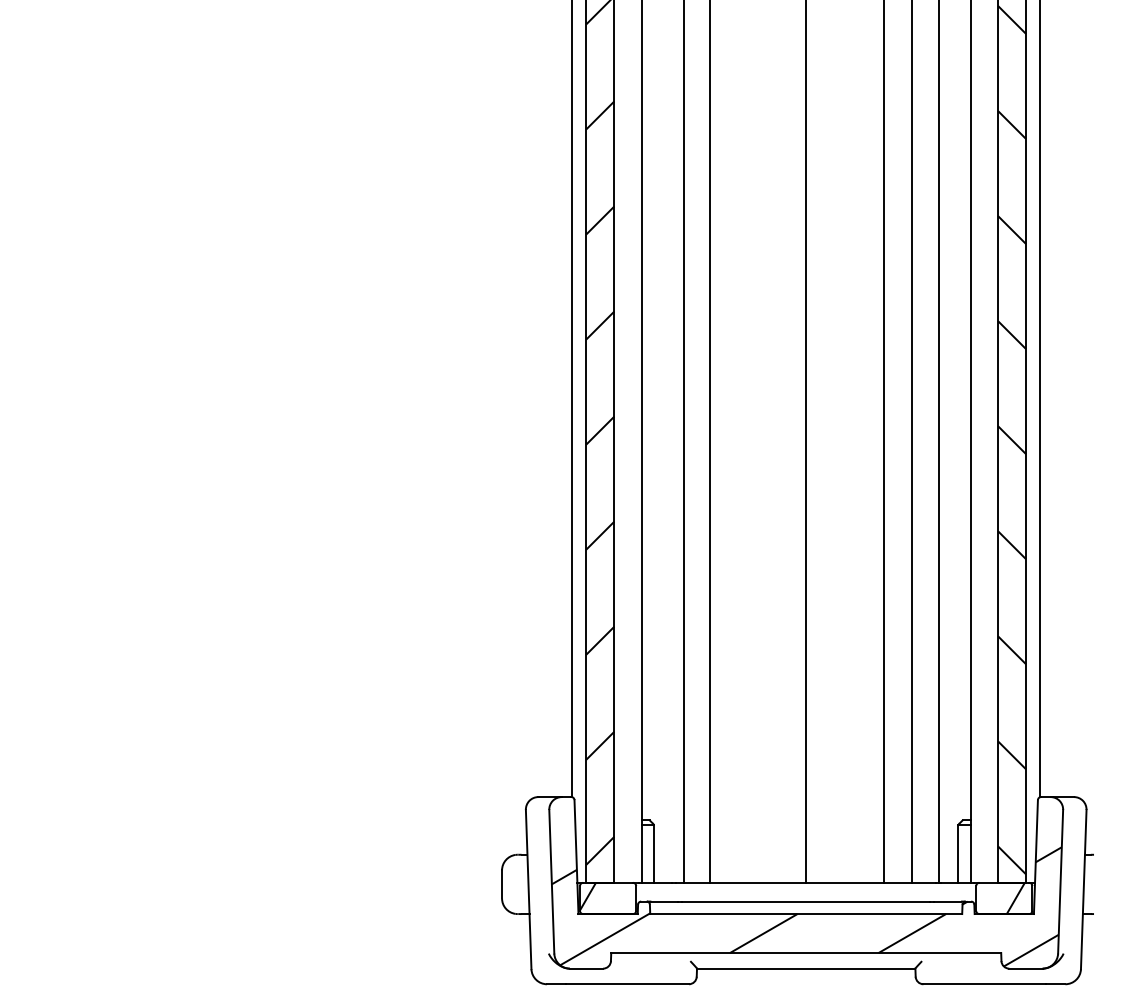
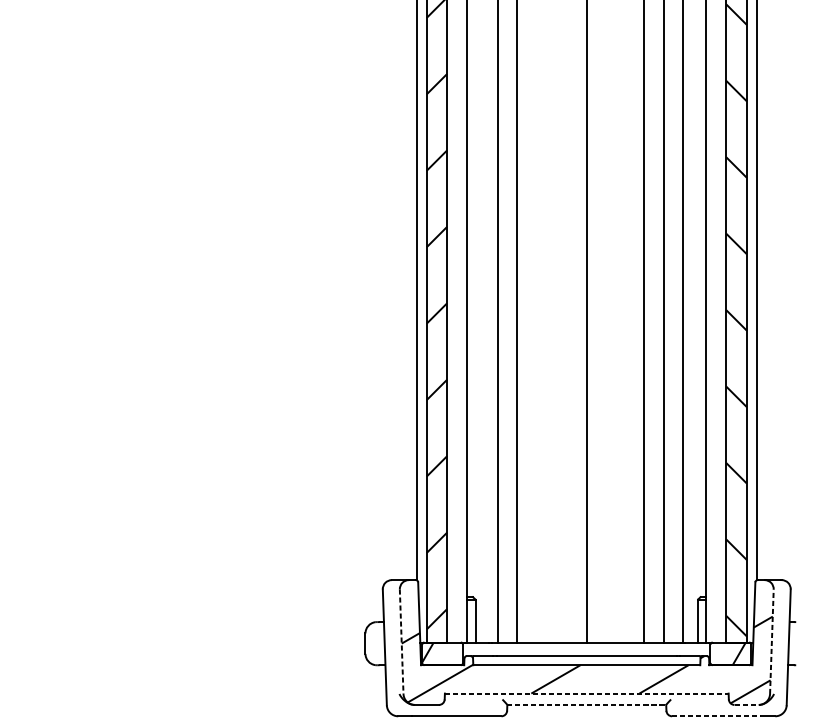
line: (551, 881) -> (401, 641), solid -> dashed
line: (1060, 881) -> (771, 641), solid -> dashed
line: (806, 953) -> (586, 693), solid -> dashed
line: (806, 968) -> (586, 704), solid -> dashed
line: (1025, 968) -> (746, 704), solid -> dashed
line: (985, 984) -> (717, 716), solid -> dashed

